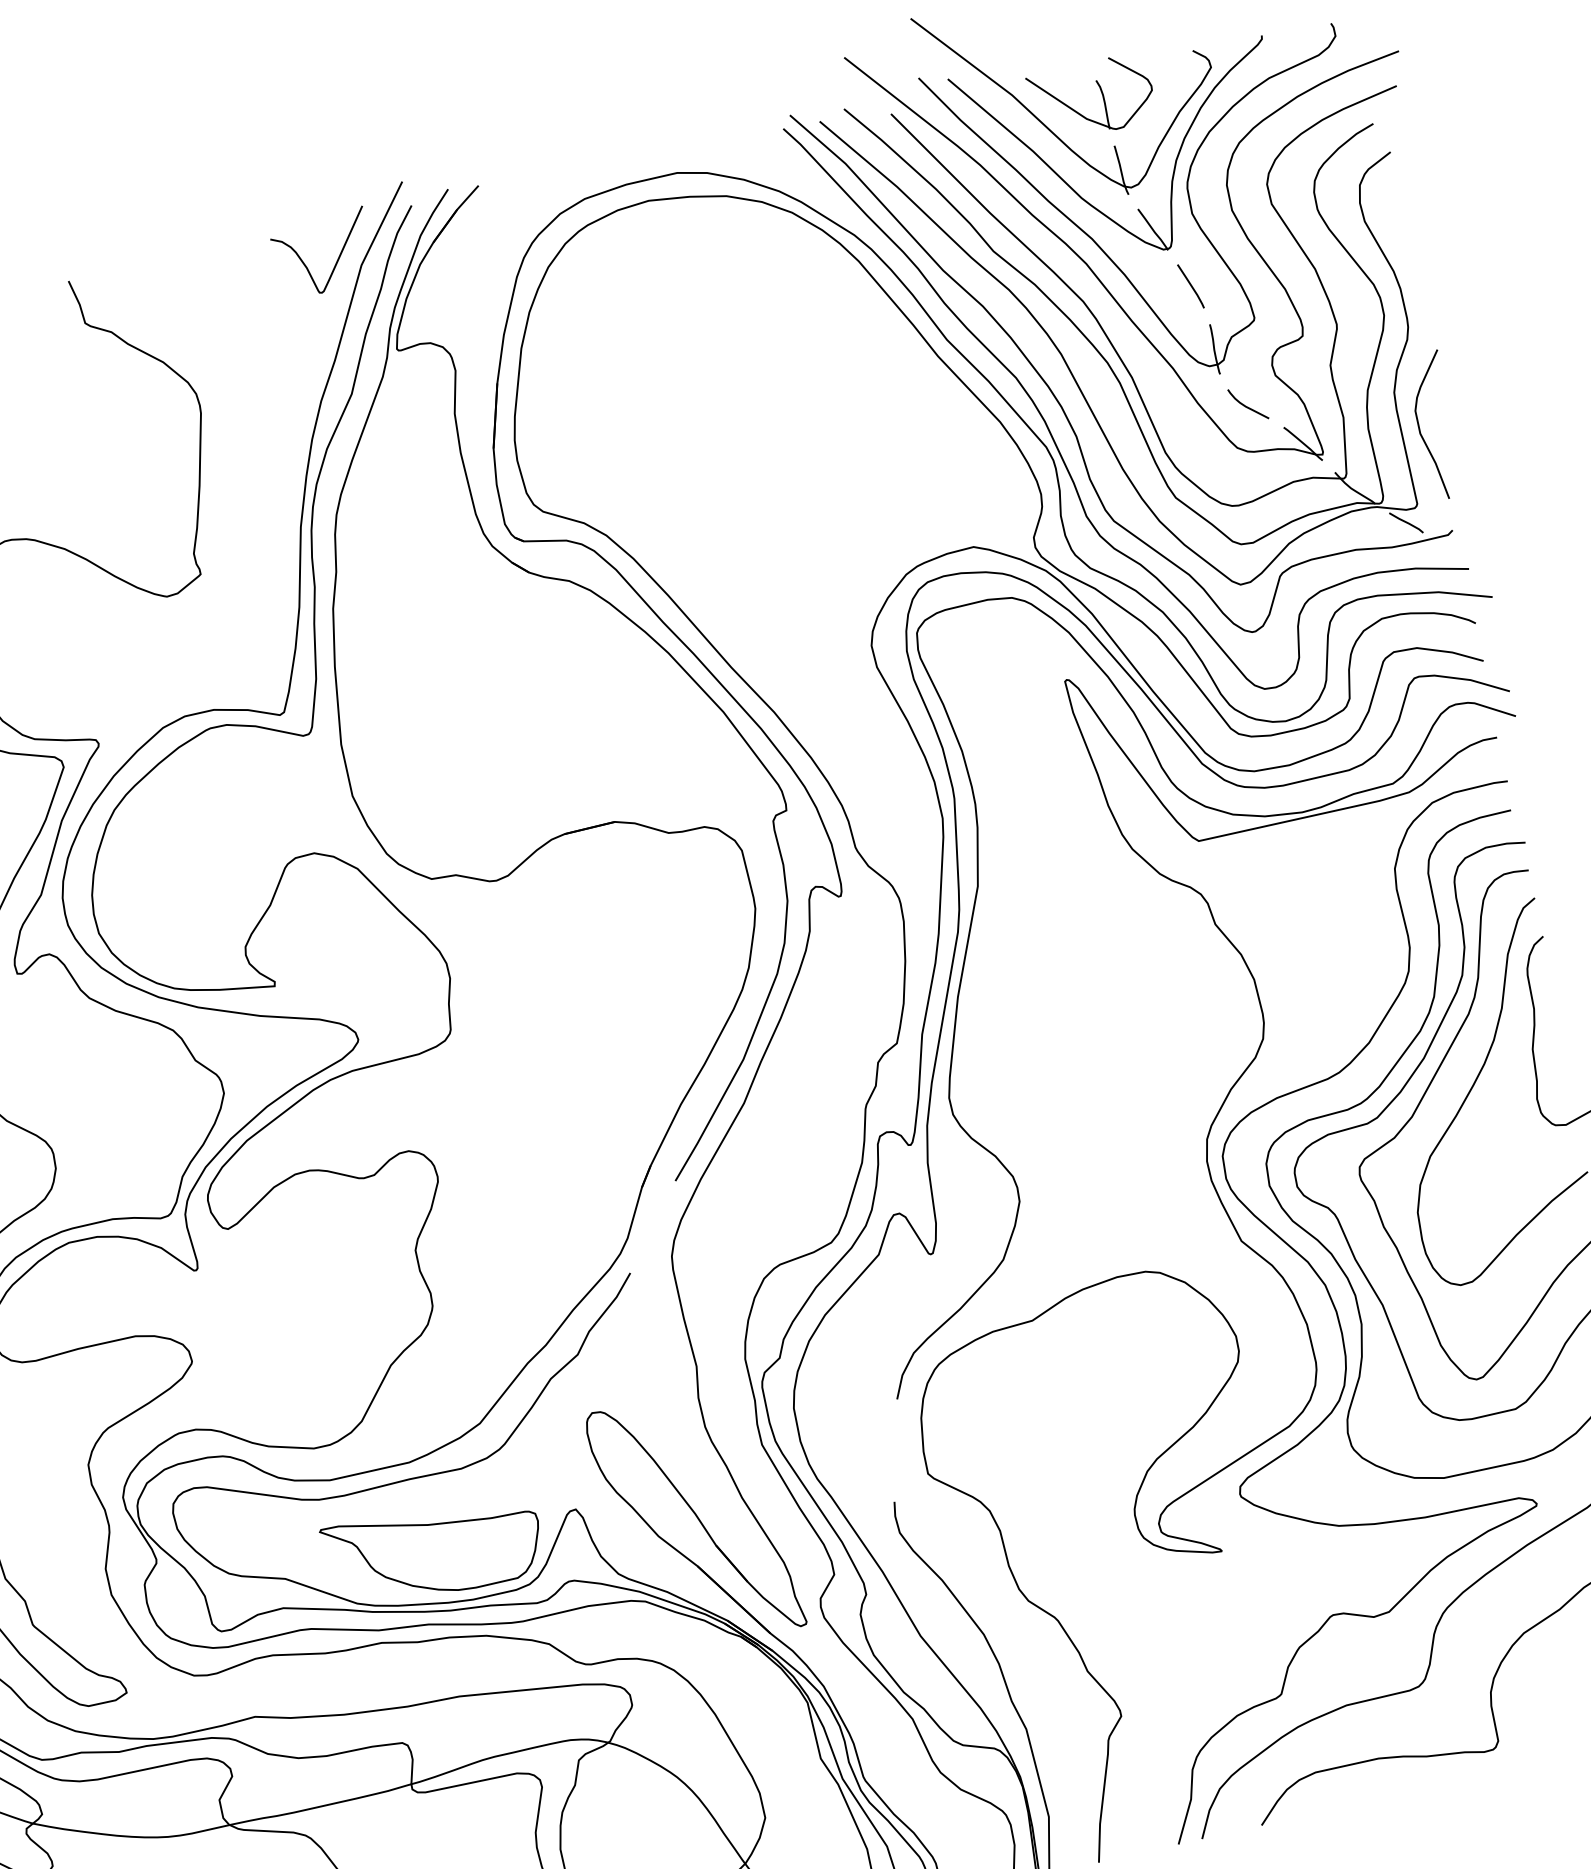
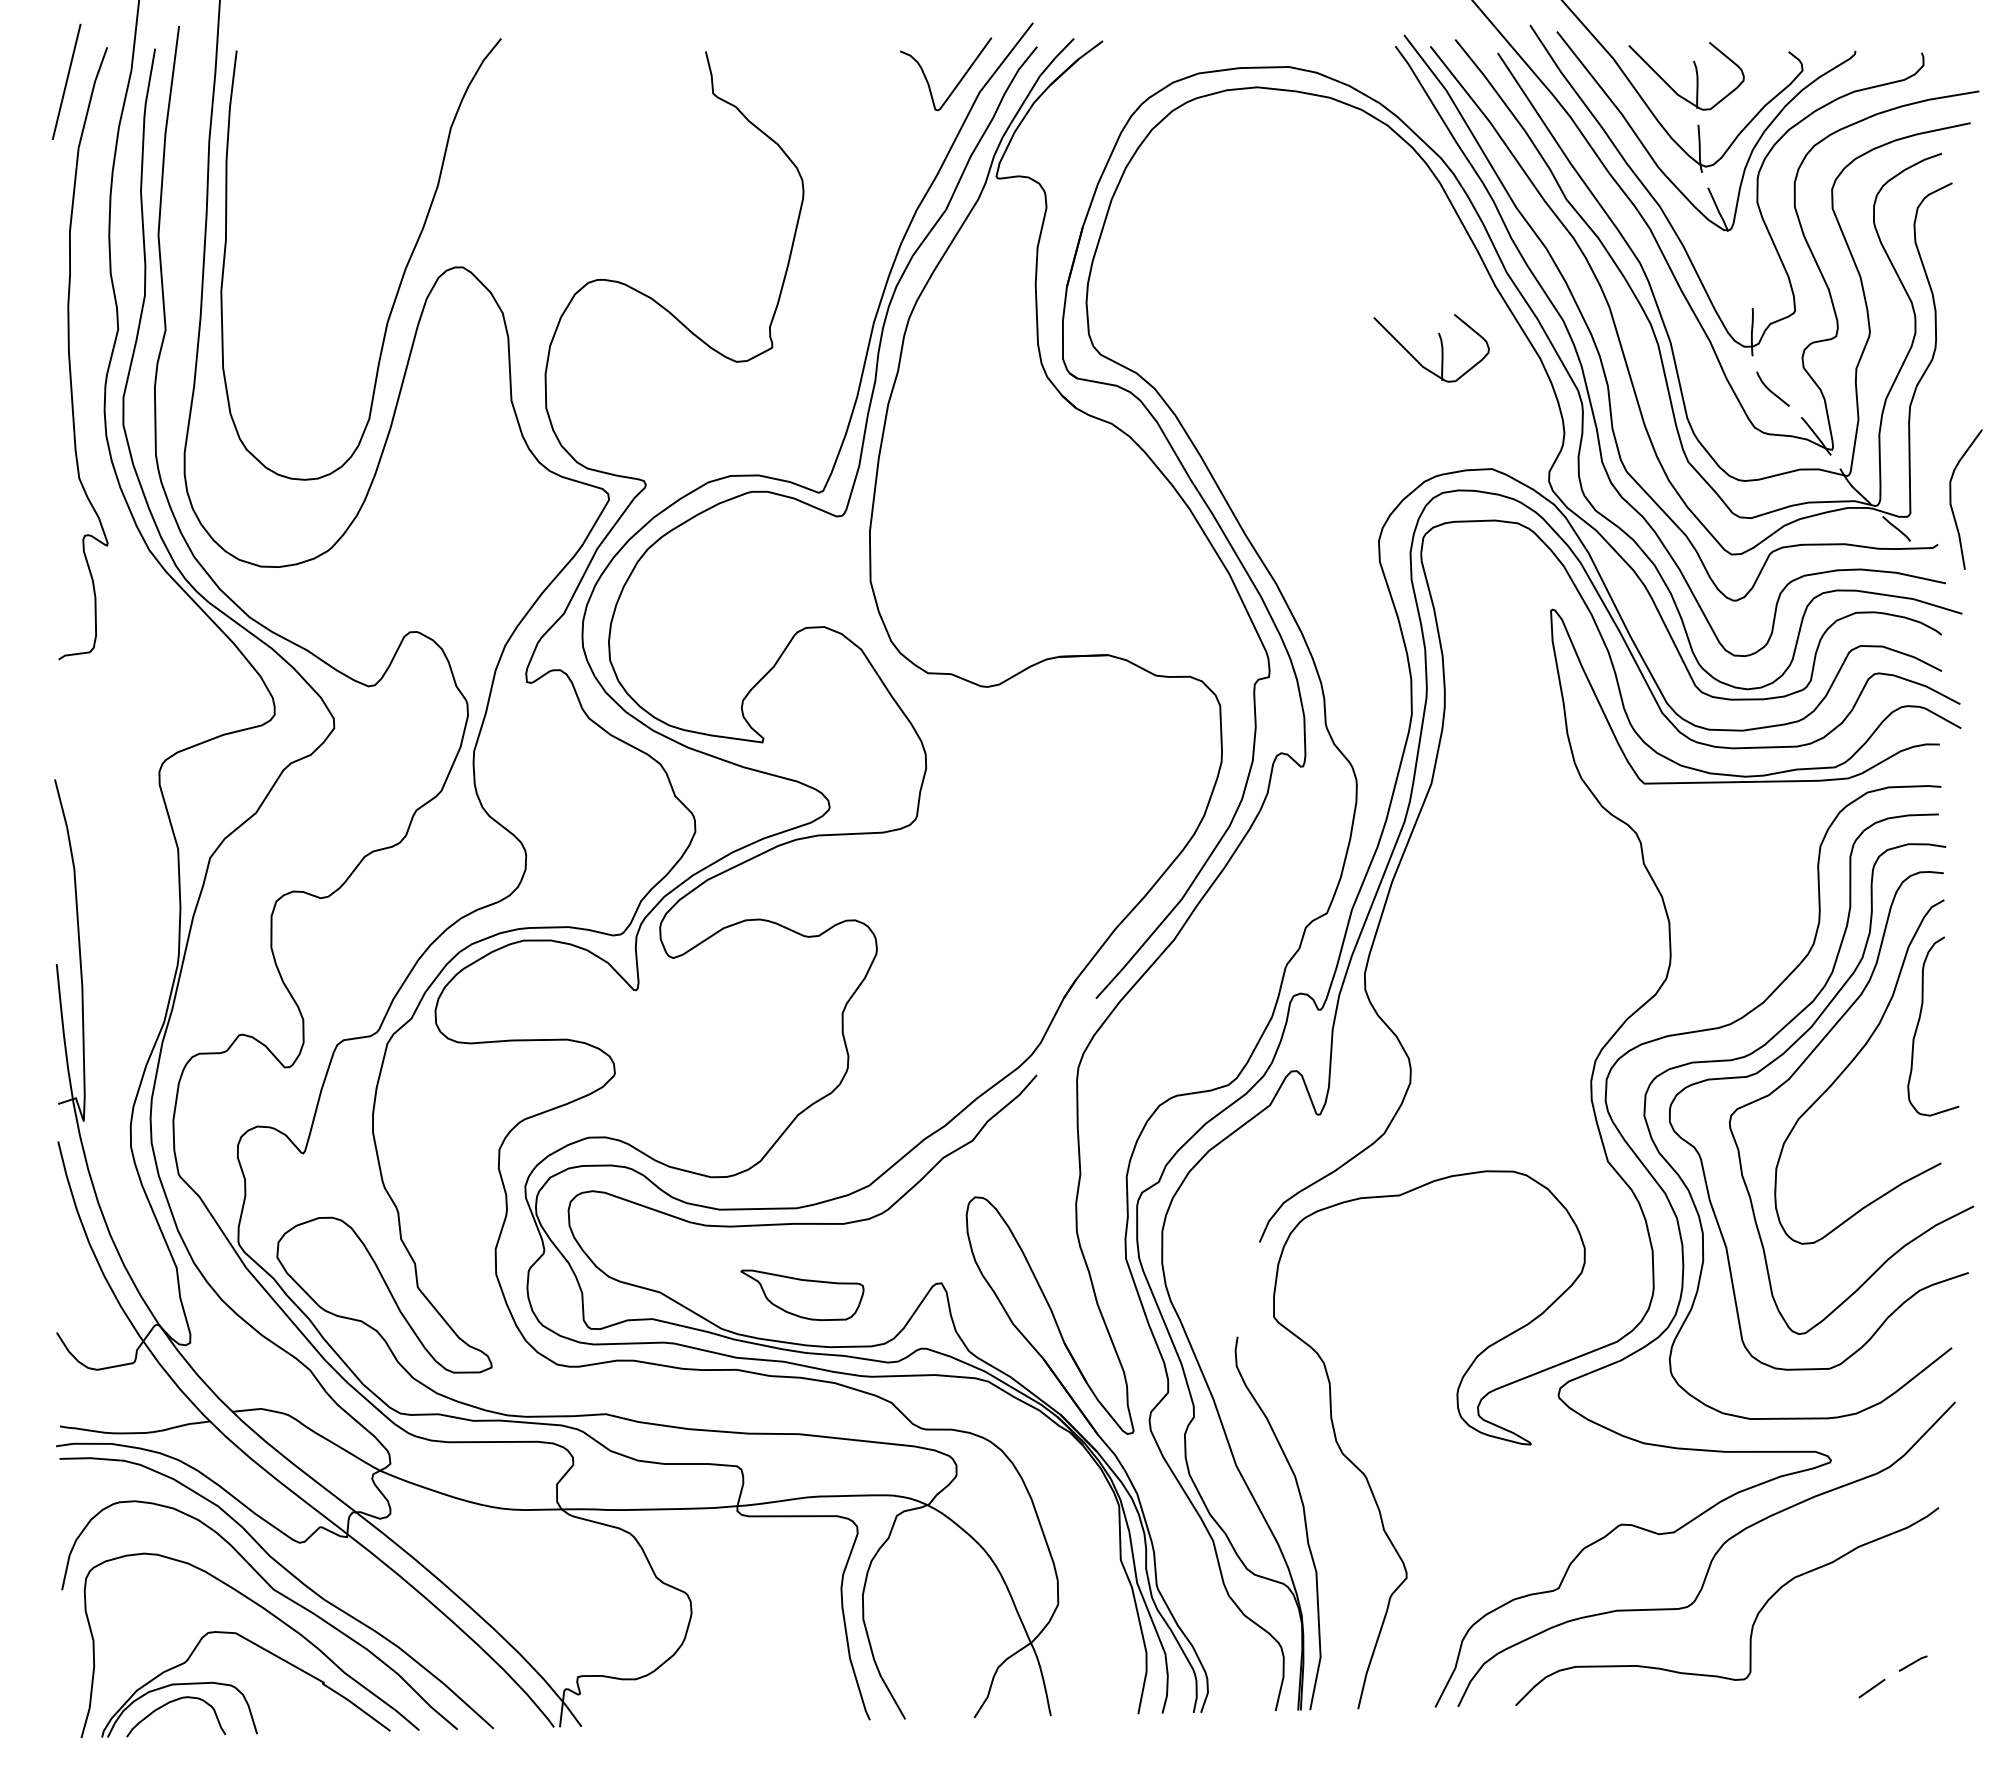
line: (1191, 286) -> (1742, 269), removed
curve: (1420, 428) -> (1951, 499), moved
part: (895, 432) -> (1441, 348), added
part: (434, 1551) -> (802, 1295), size x0.6

